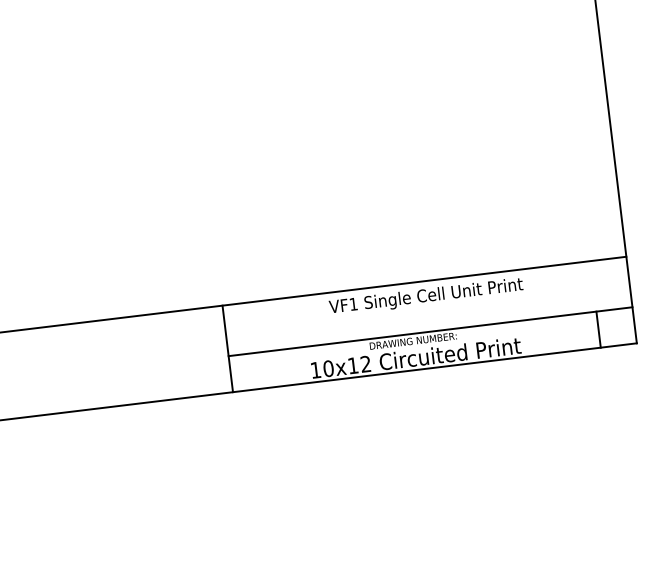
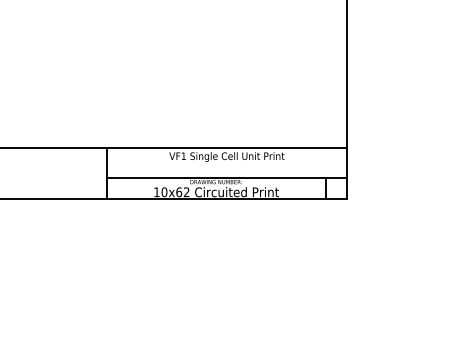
text: (353, 366) -> (179, 192), 10x12 -> 10x62

